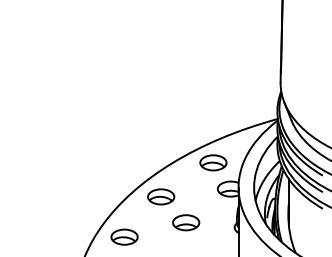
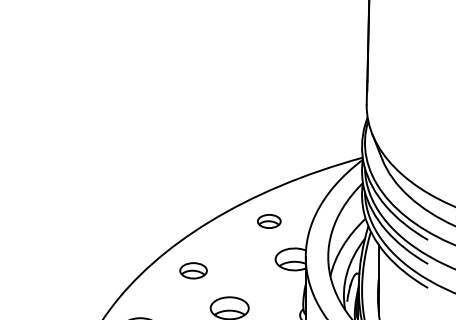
part: (213, 162) -> (269, 220), size x0.6
part: (161, 196) -> (193, 270), size x0.7

